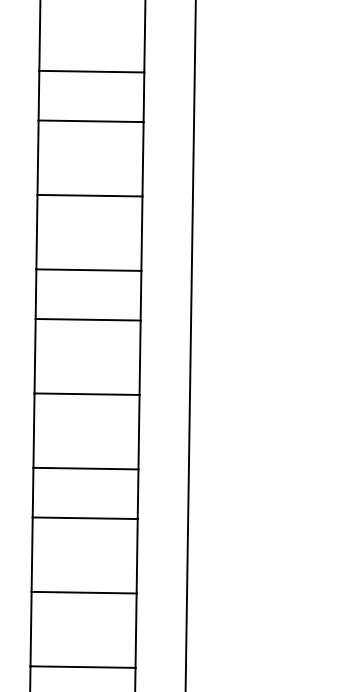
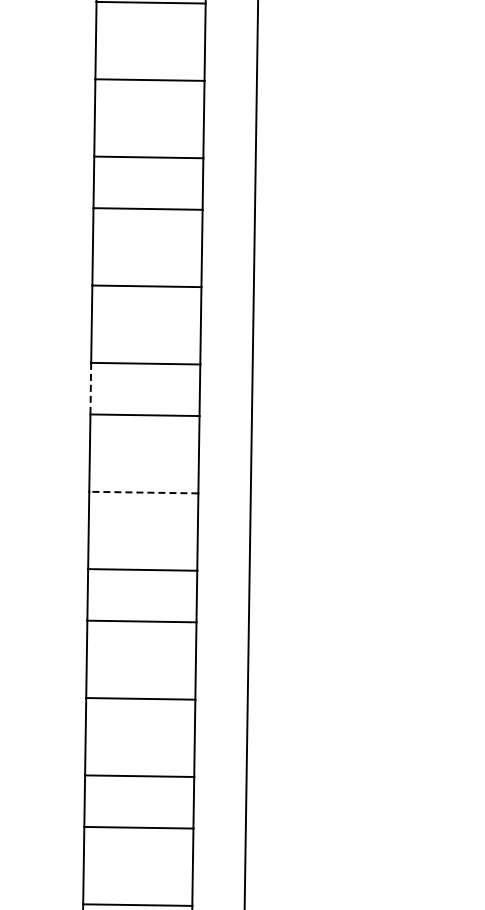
line: (35, 294) -> (90, 388), solid -> dashed
line: (86, 394) -> (143, 492), solid -> dashed

